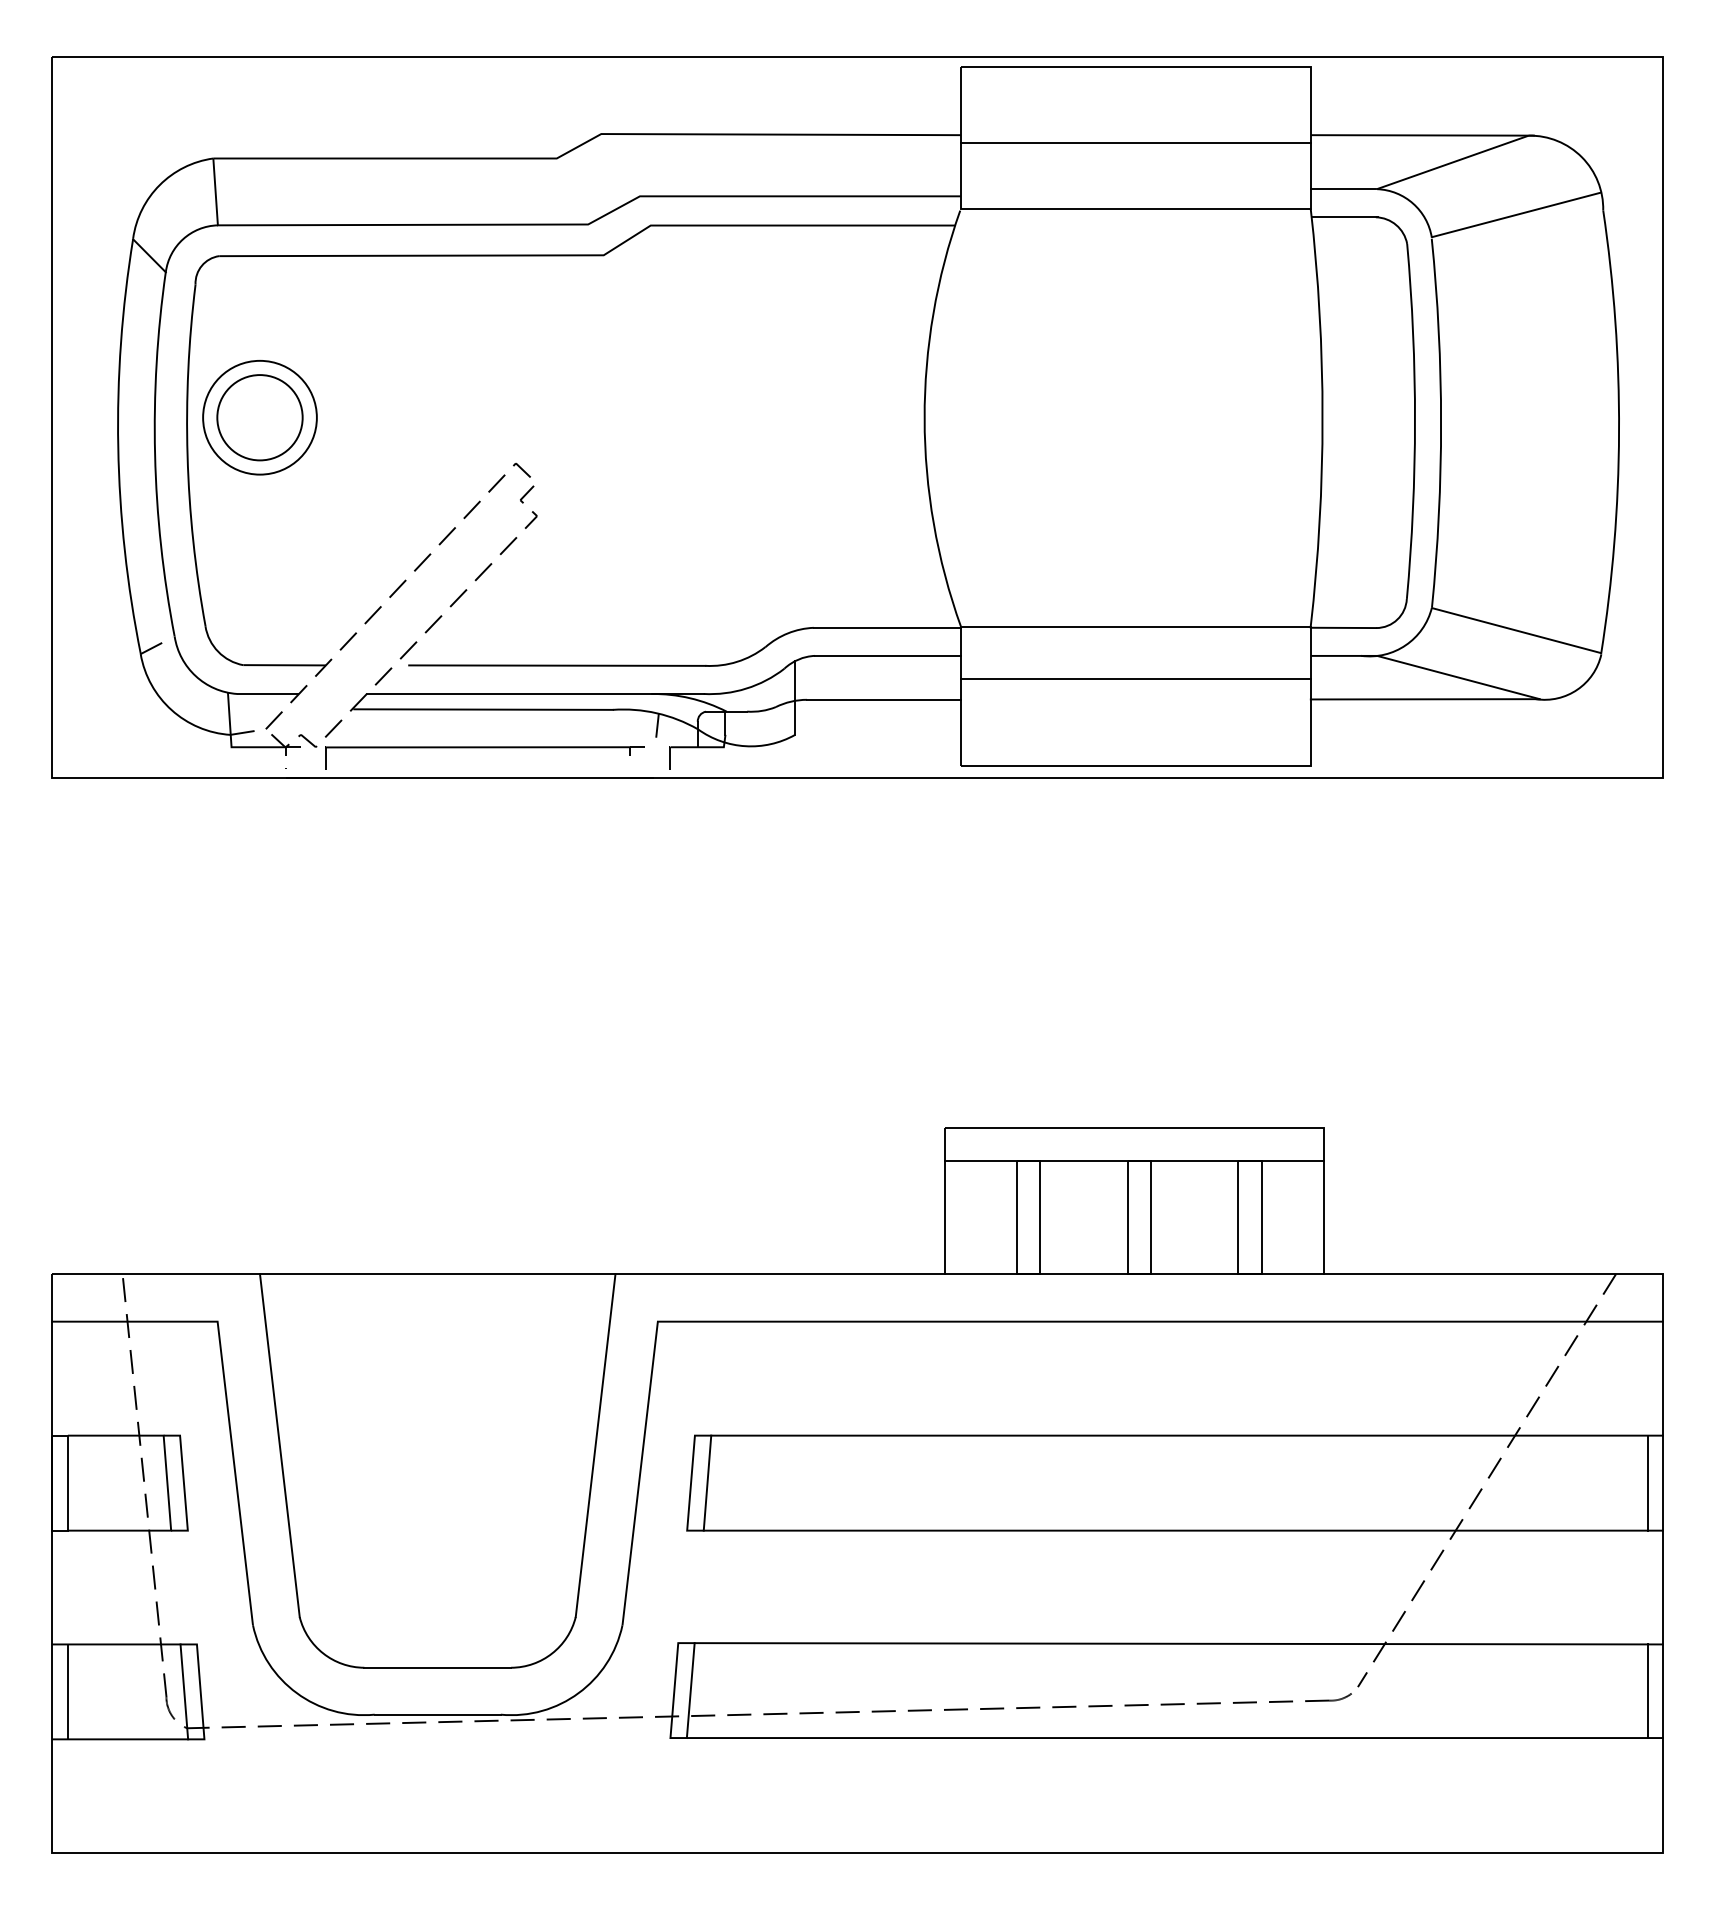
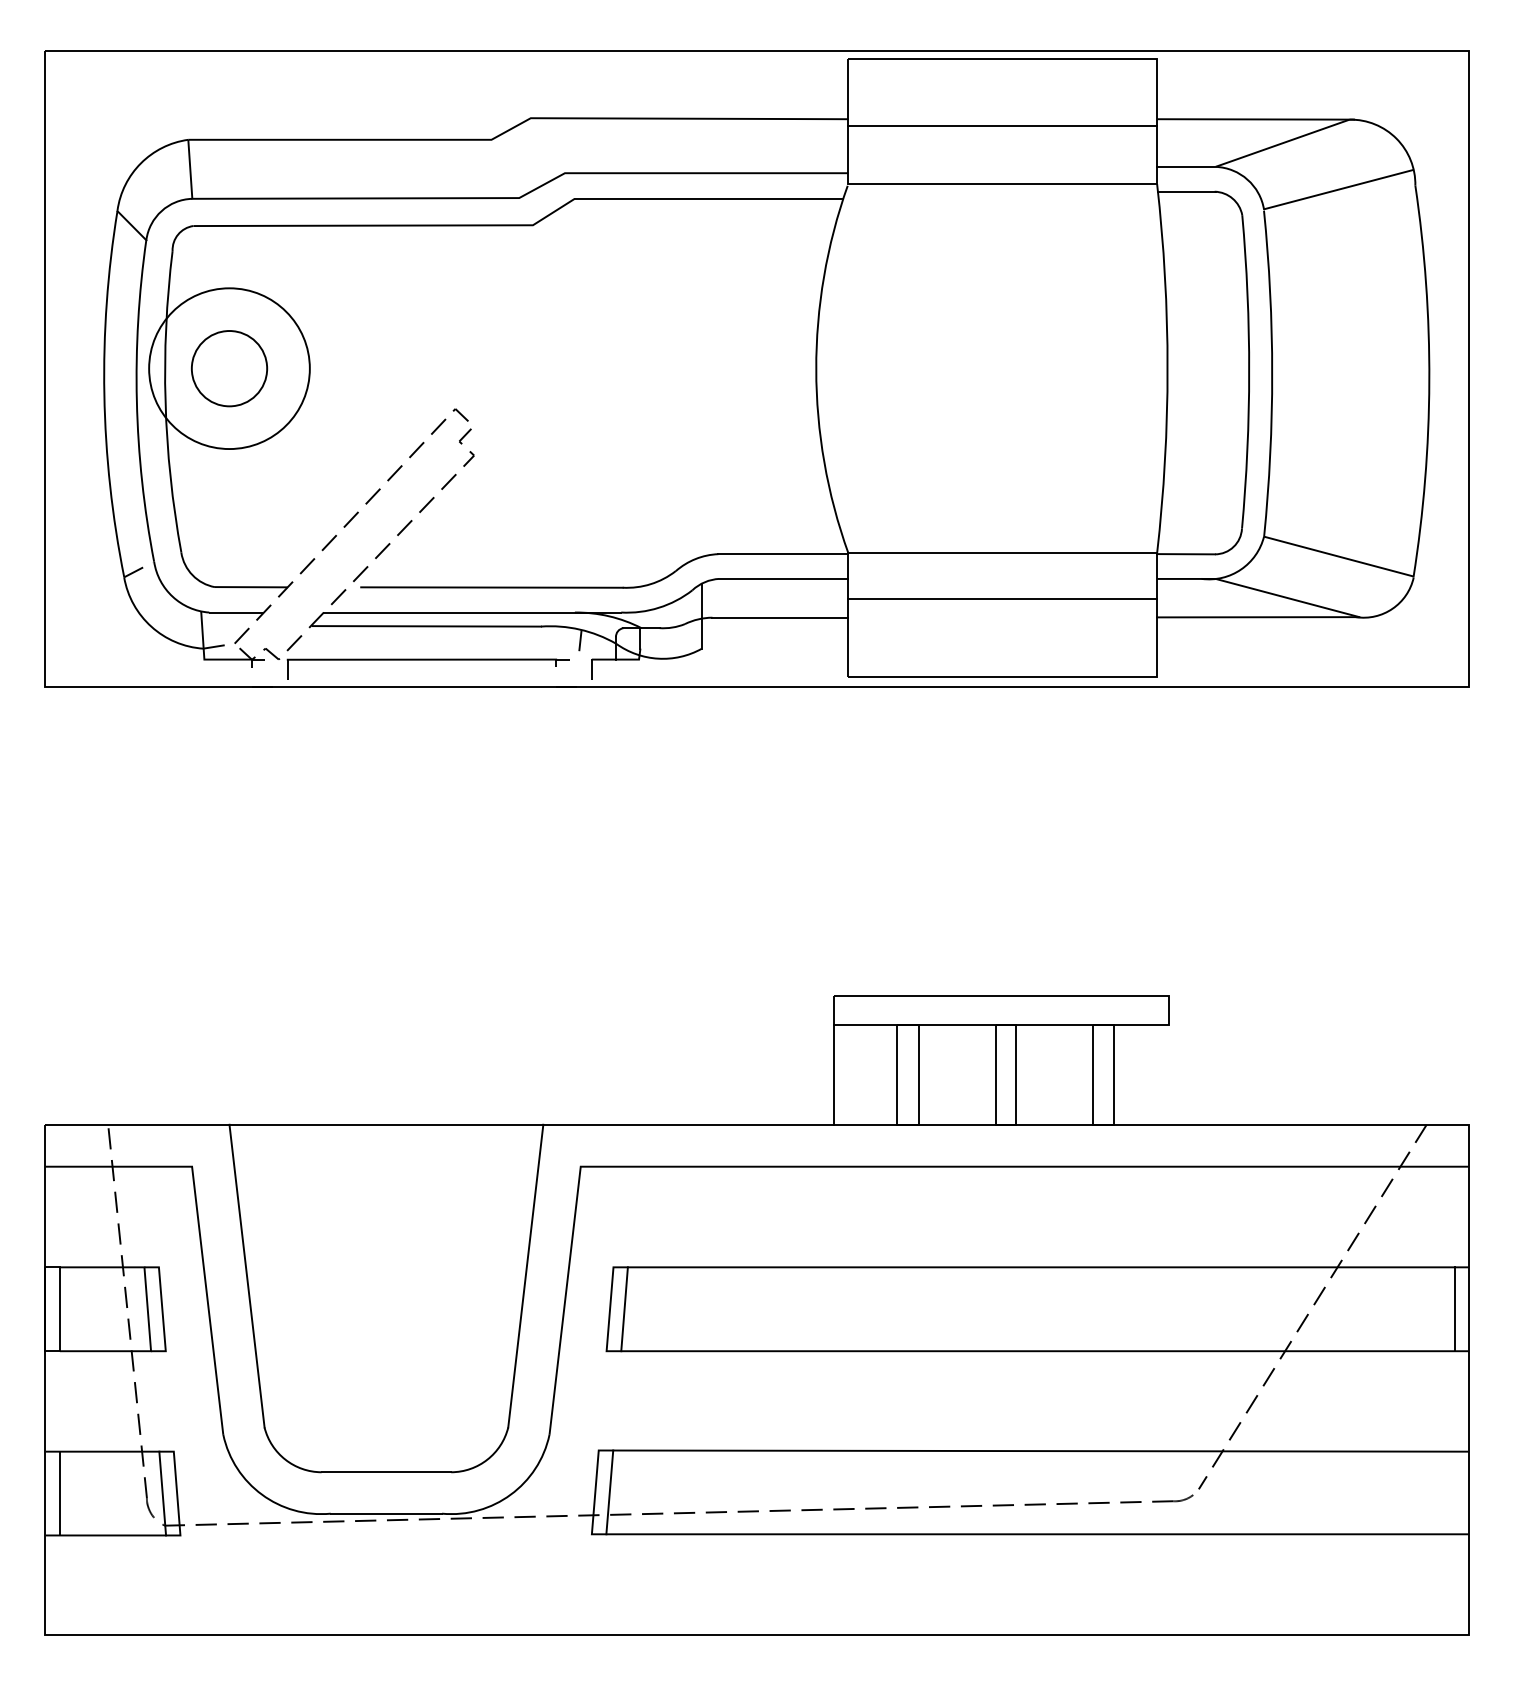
circle: (260, 417) -> (229, 368), size x1.6
line: (1323, 1217) -> (1168, 1074), removed
line: (1648, 1690) -> (1455, 1492), removed

